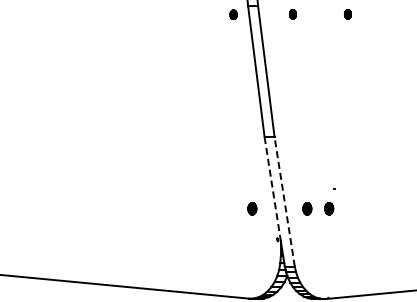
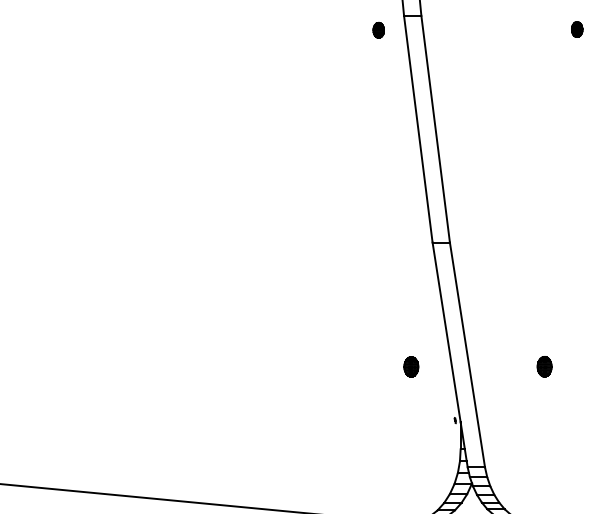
part: (292, 14) -> (480, 29), removed
line: (272, 189) -> (446, 333), dashed -> solid
line: (284, 201) -> (467, 354), dashed -> solid
part: (307, 208) -> (507, 366), removed

